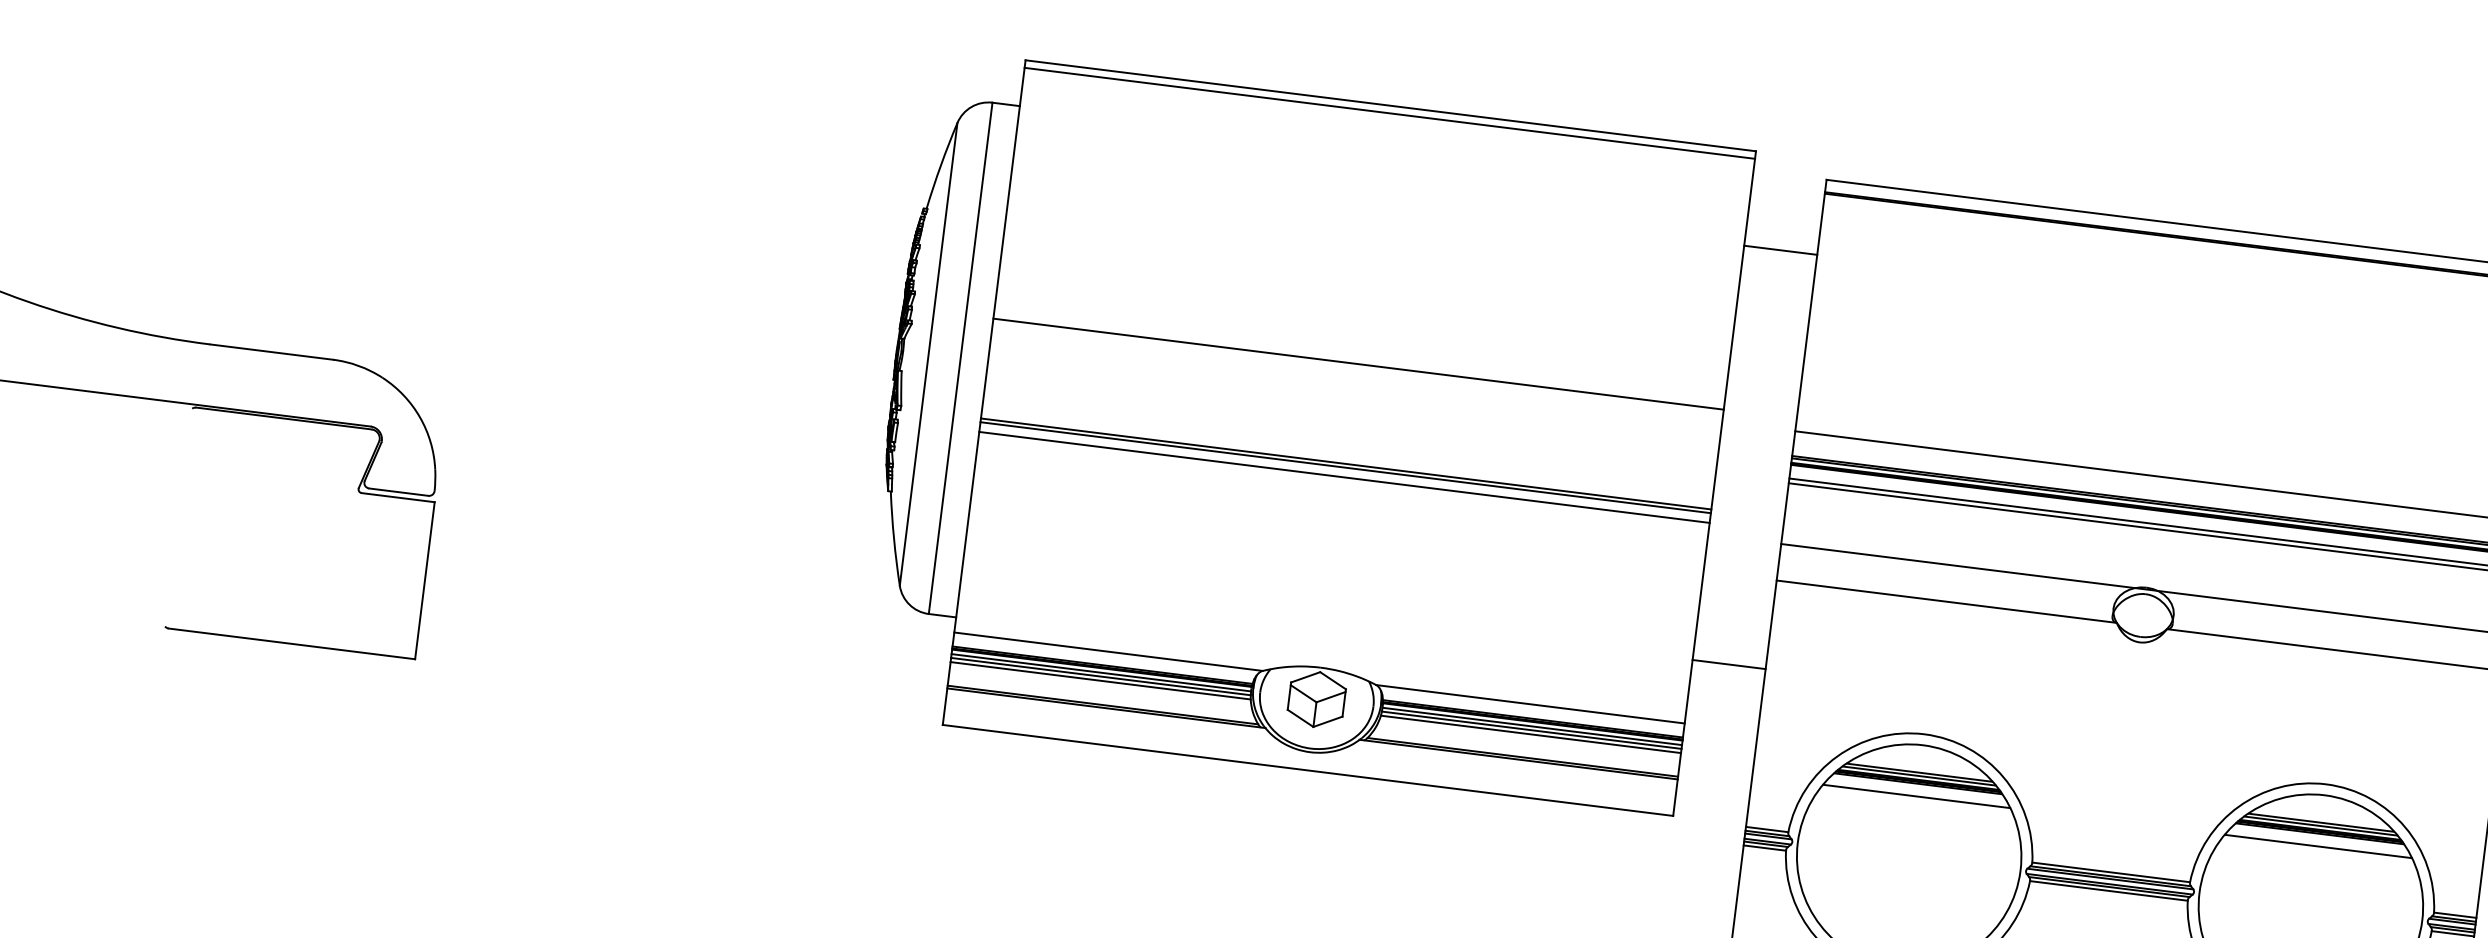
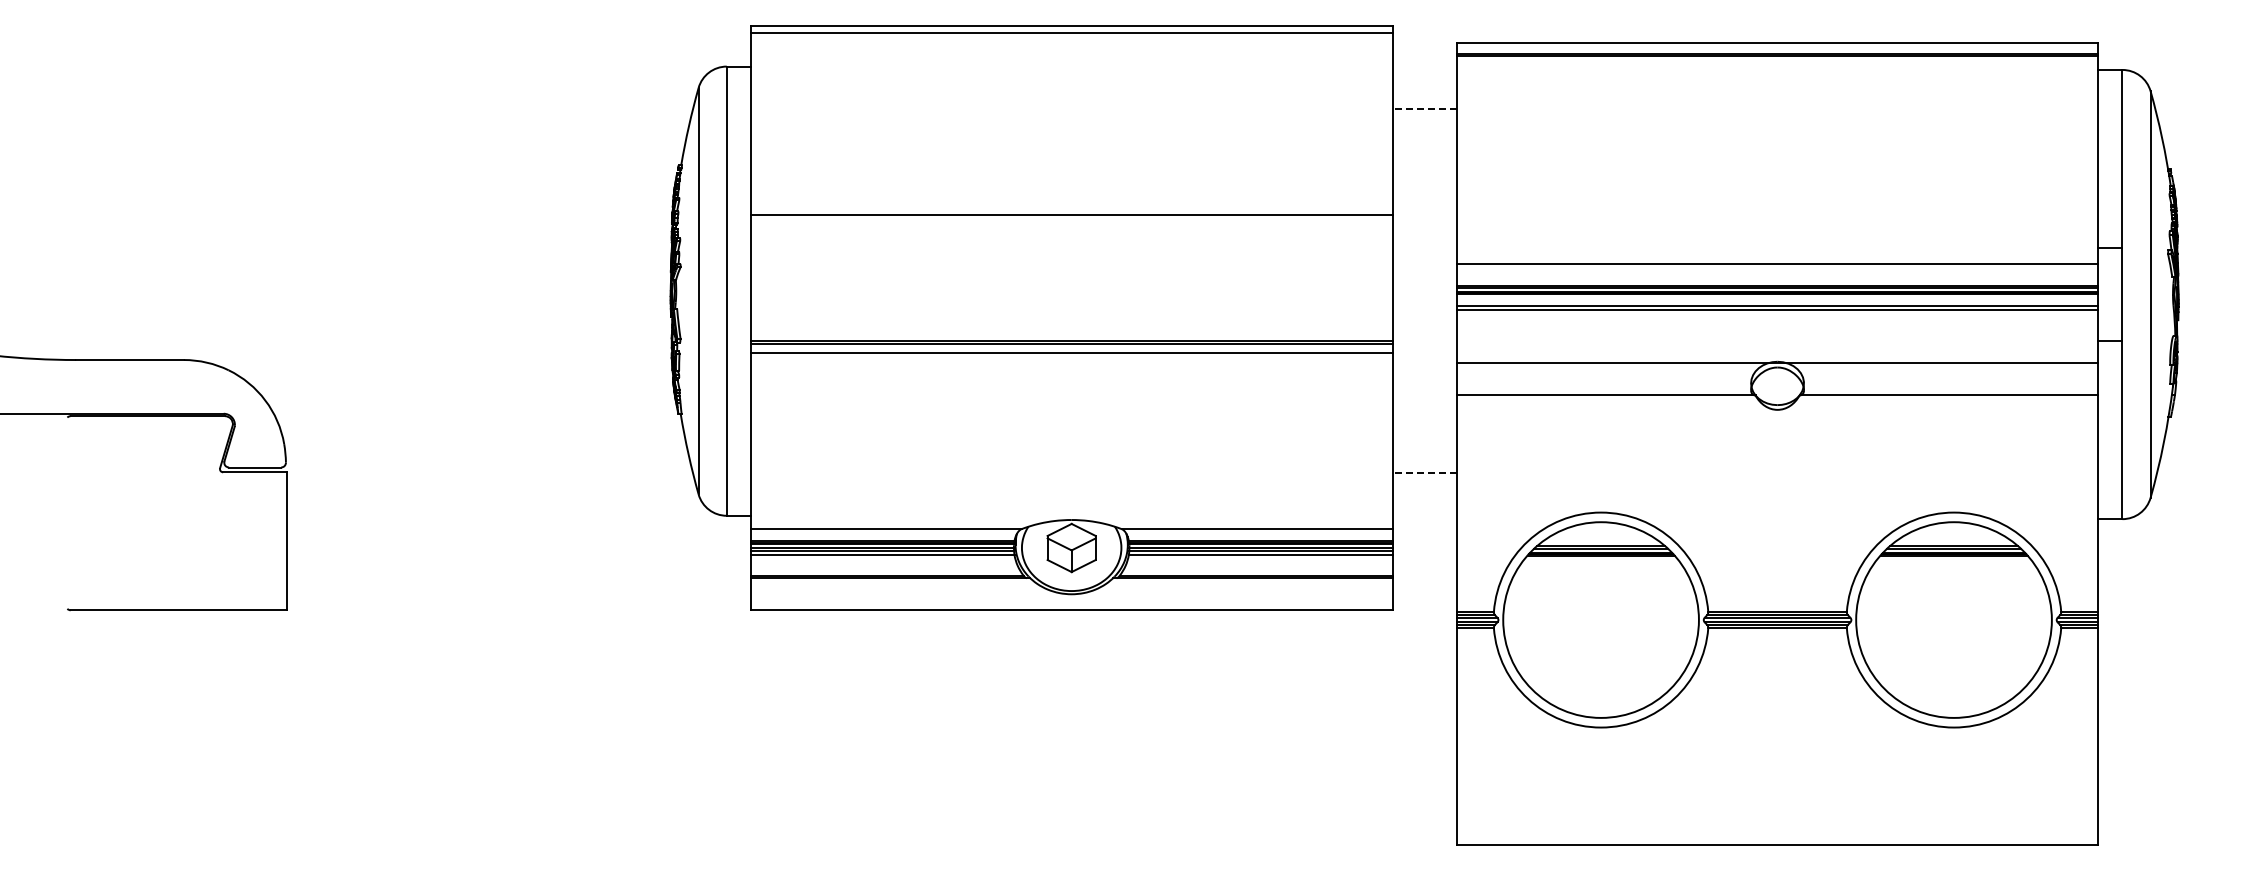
line: (1780, 250) -> (1424, 109), solid -> dashed
line: (1358, 364) -> (1071, 215), moved
line: (1728, 664) -> (1424, 473), solid -> dashed
line: (1915, 796) -> (1600, 567), removed
line: (2317, 846) -> (1953, 567), removed

